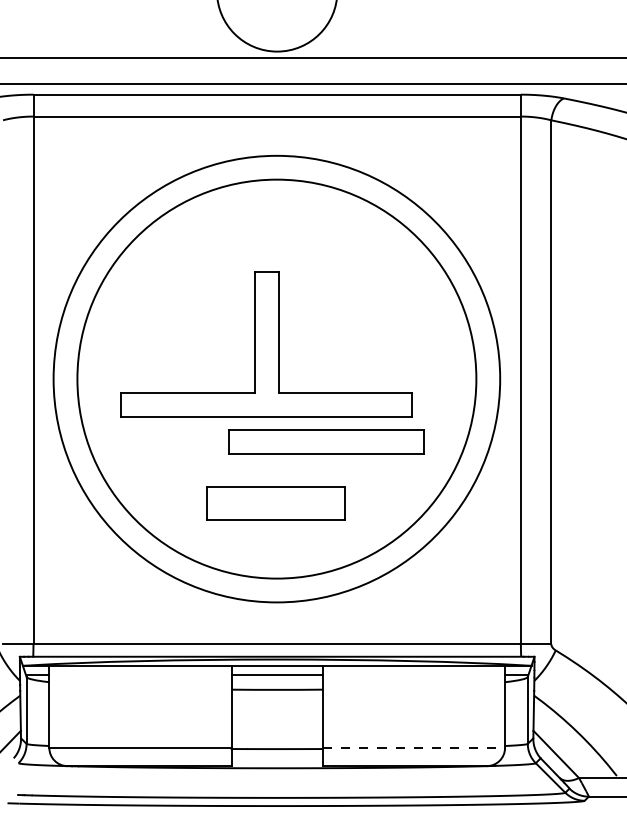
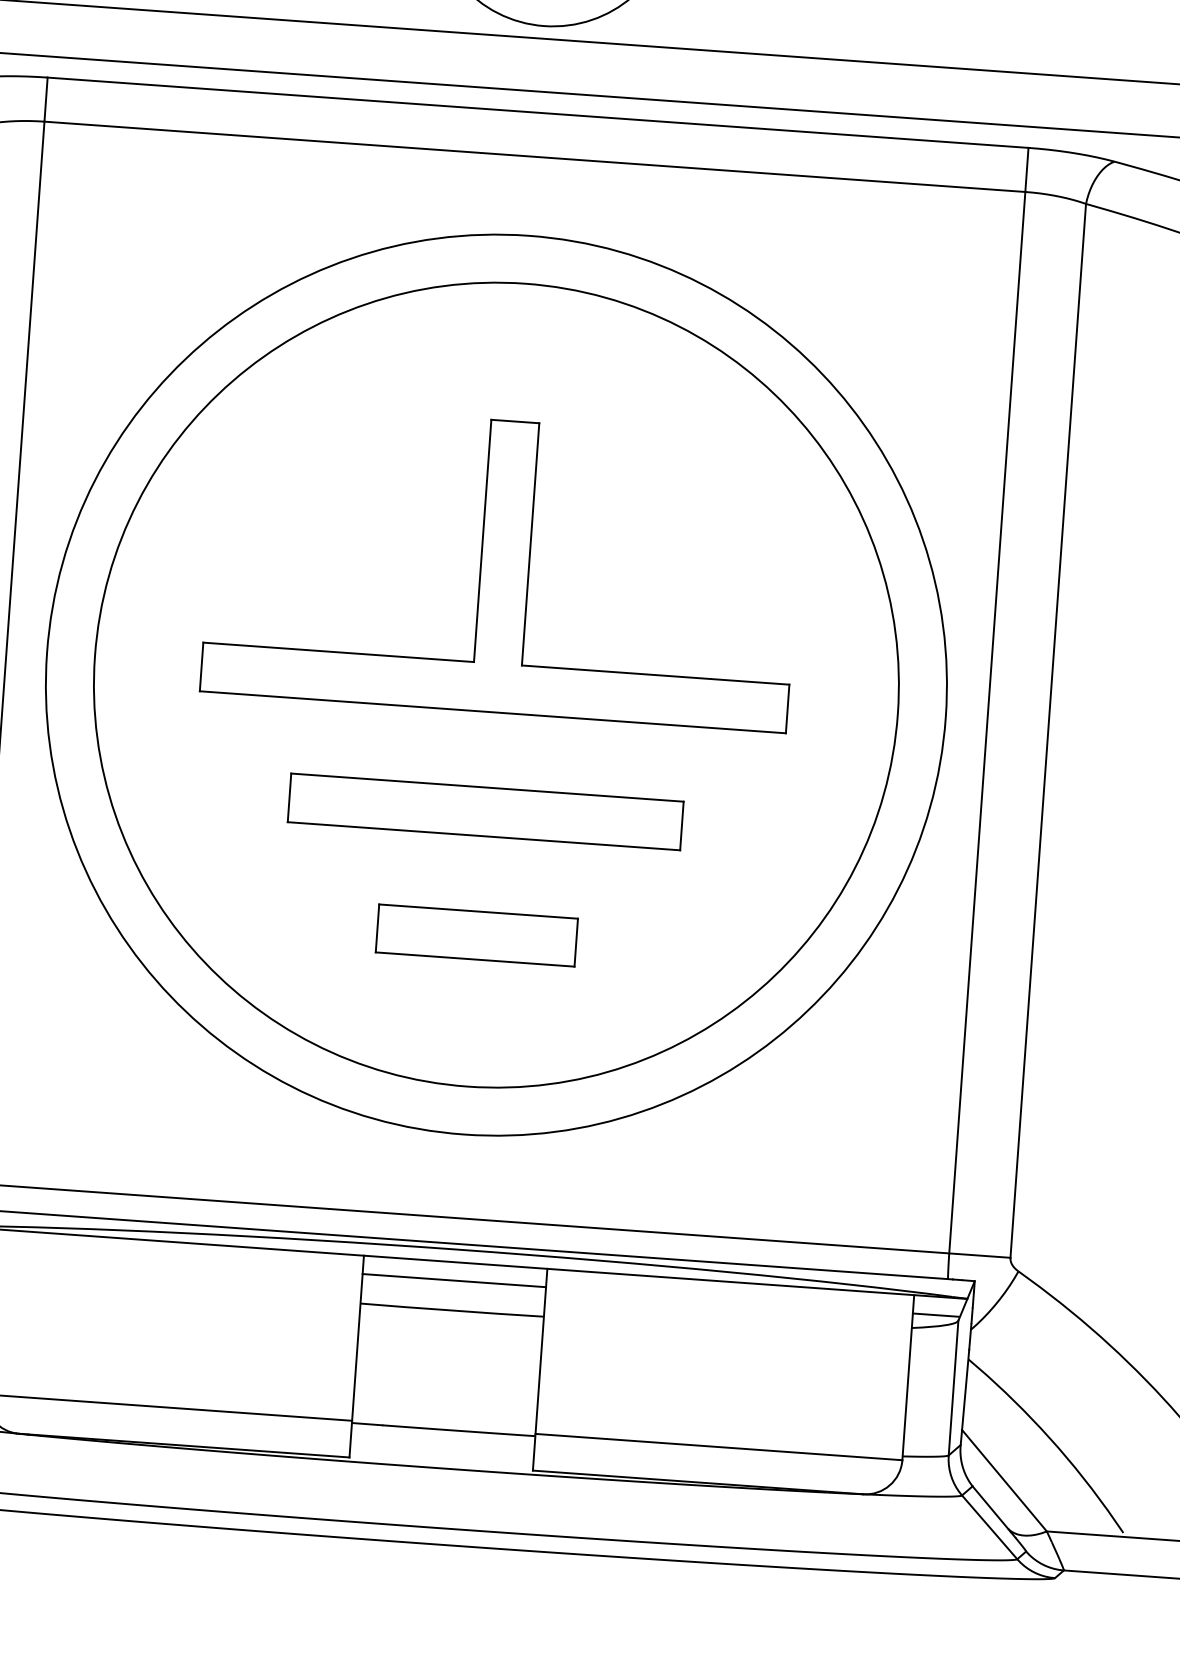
part: (266, 344) -> (504, 567), moved
part: (326, 441) -> (486, 810), moved
part: (275, 503) -> (475, 935), size x0.71
line: (414, 747) -> (720, 1446), dashed -> solid

